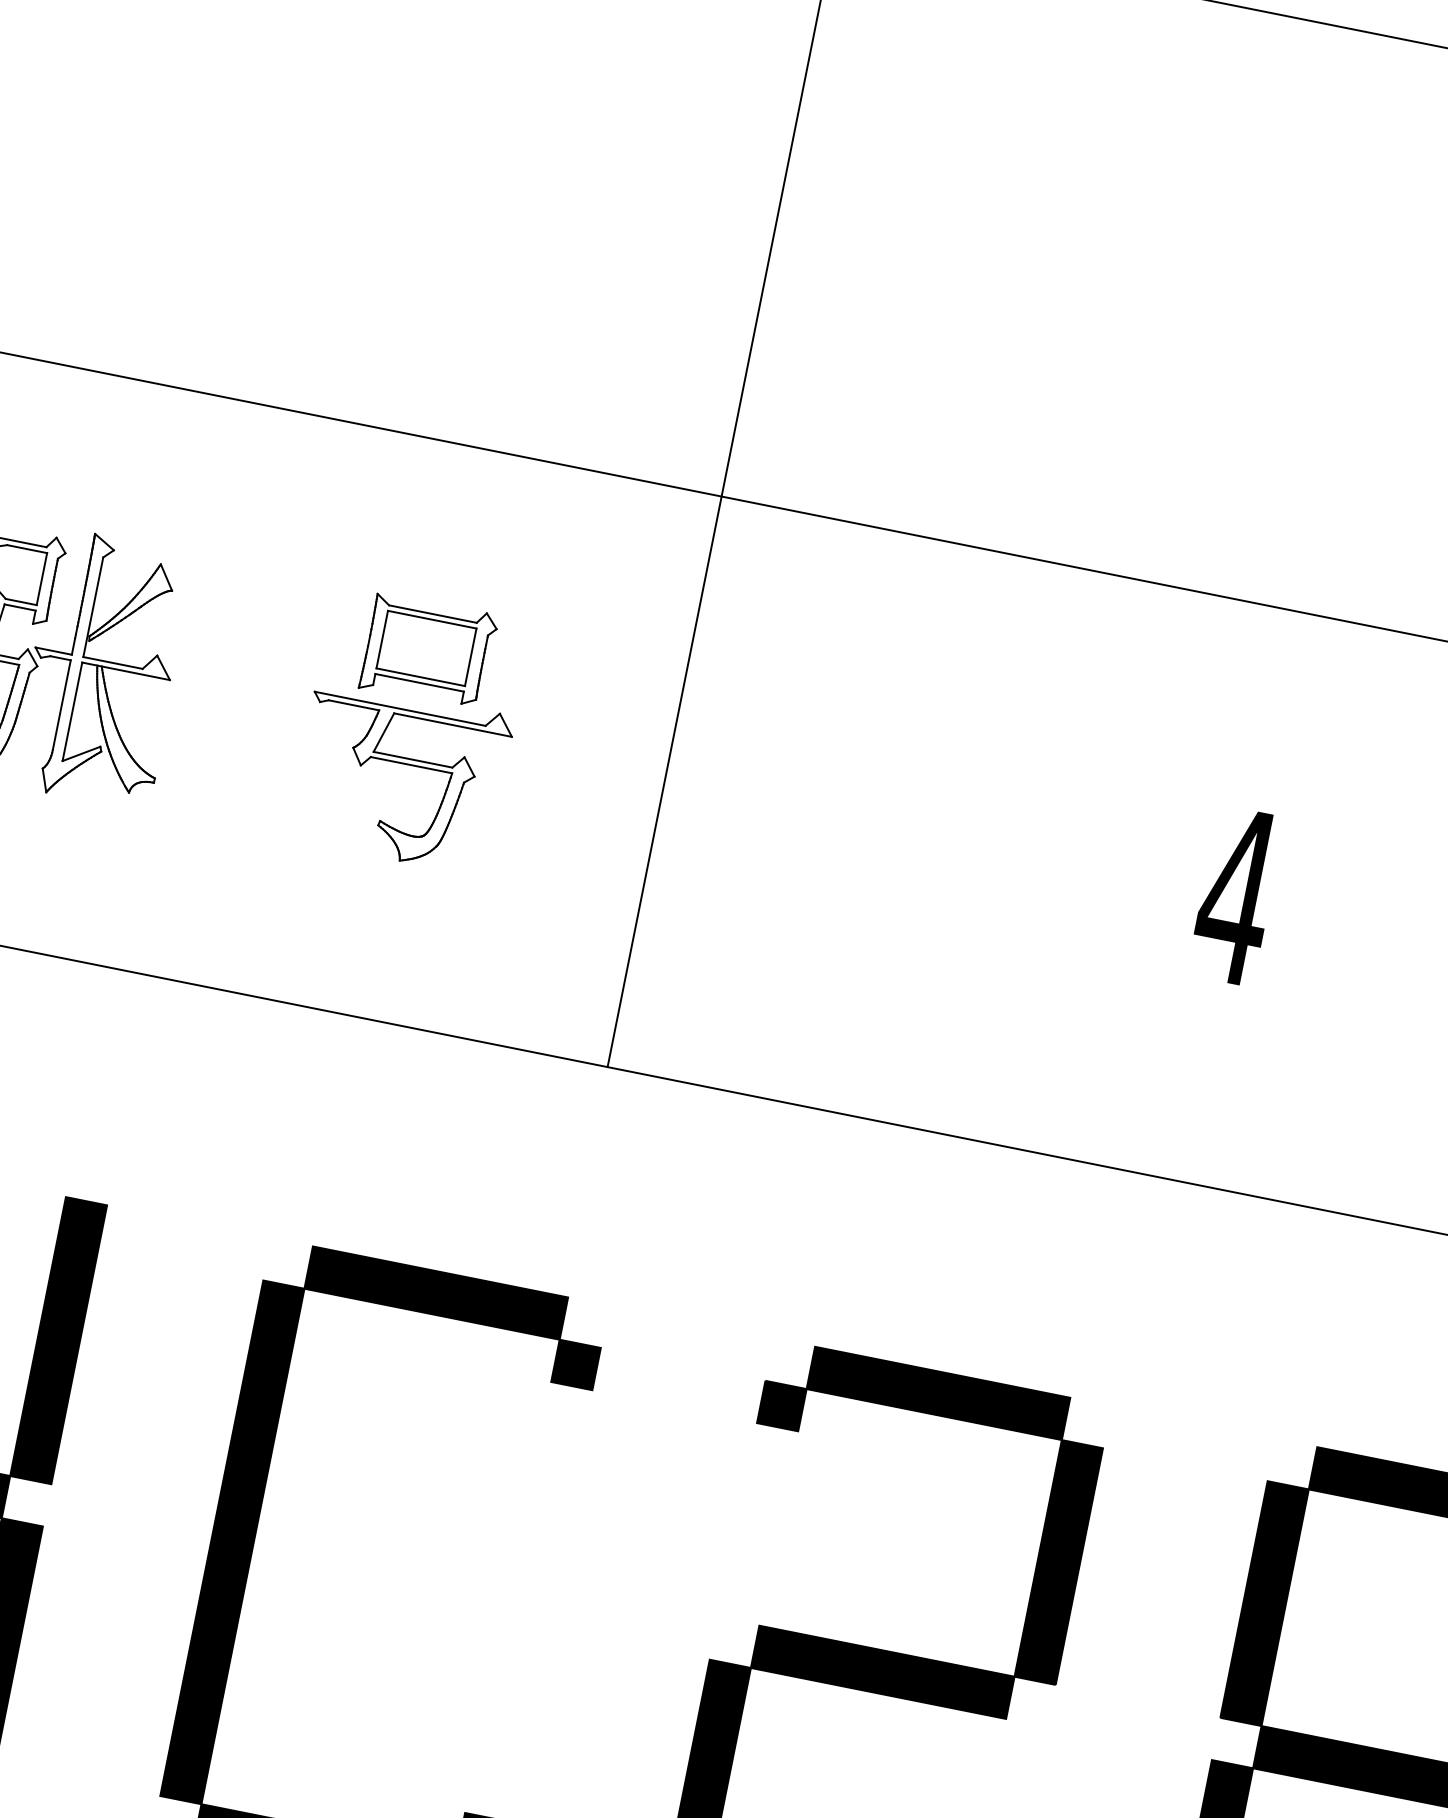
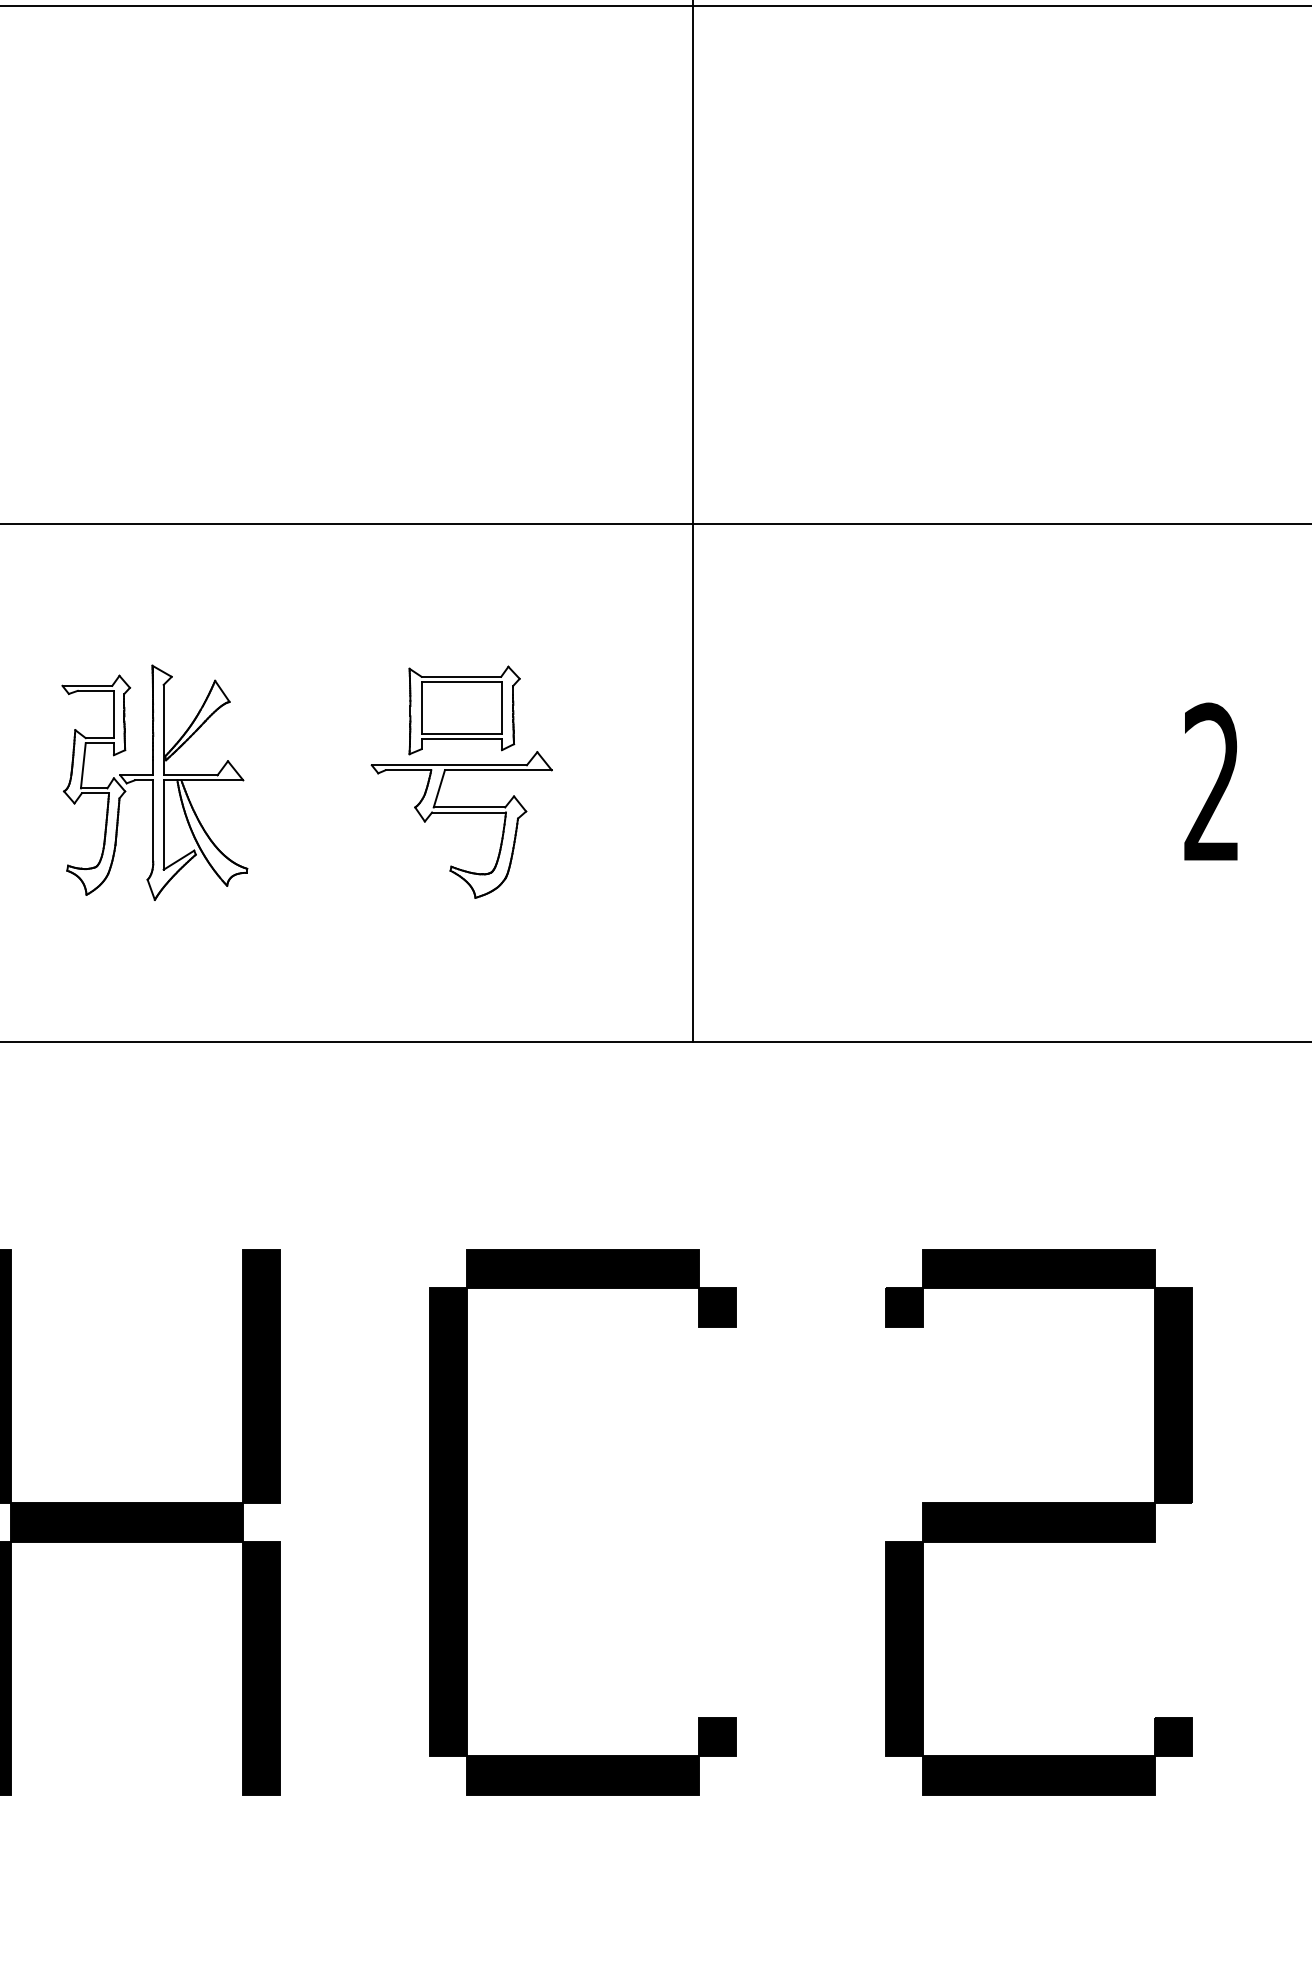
text: (1235, 894) -> (1211, 781), 4 -> 2

